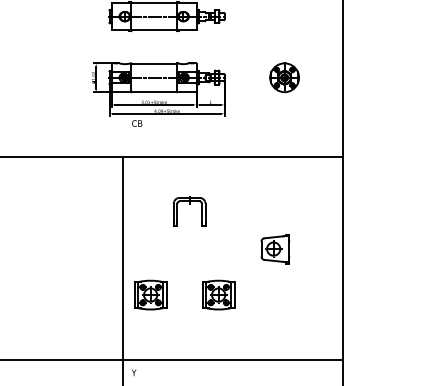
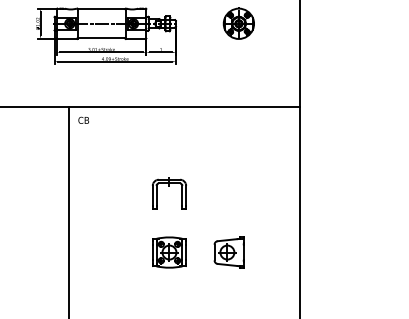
text: (137, 123) -> (84, 120), moved
part: (189, 204) -> (169, 186), moved
part: (275, 249) -> (229, 252), moved
part: (150, 294) -> (97, 251), removed

